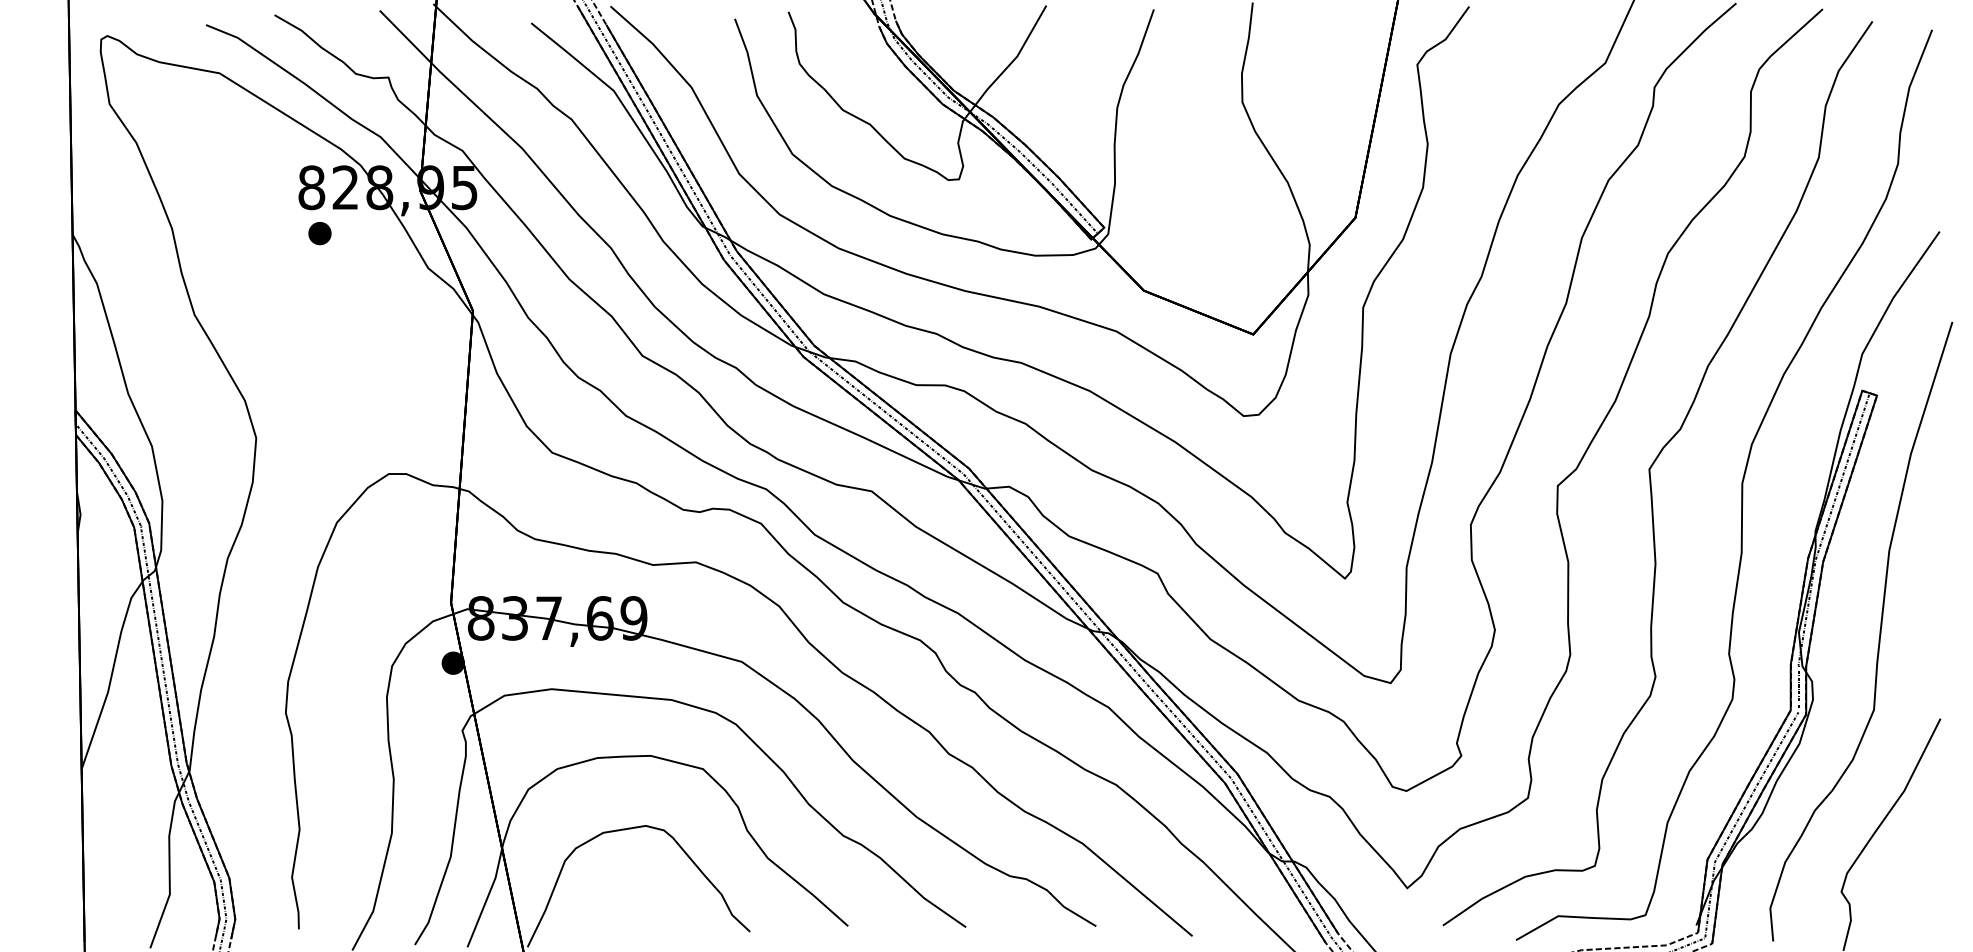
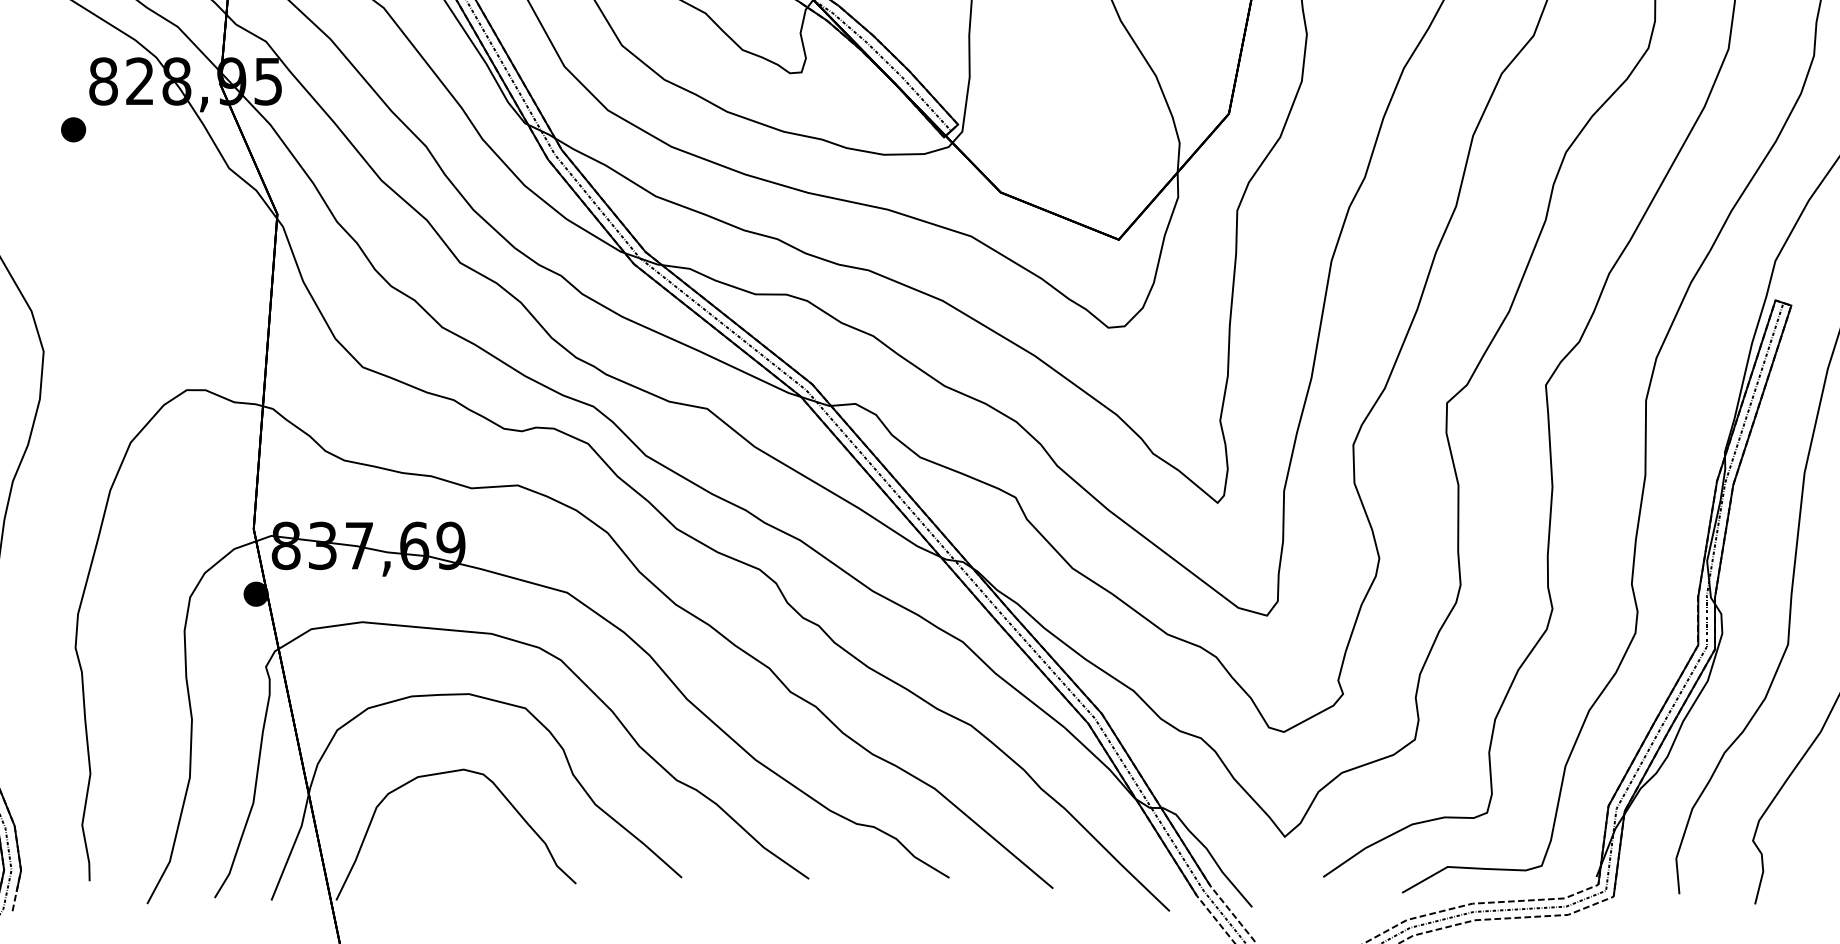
part: (319, 233) -> (73, 129), moved

